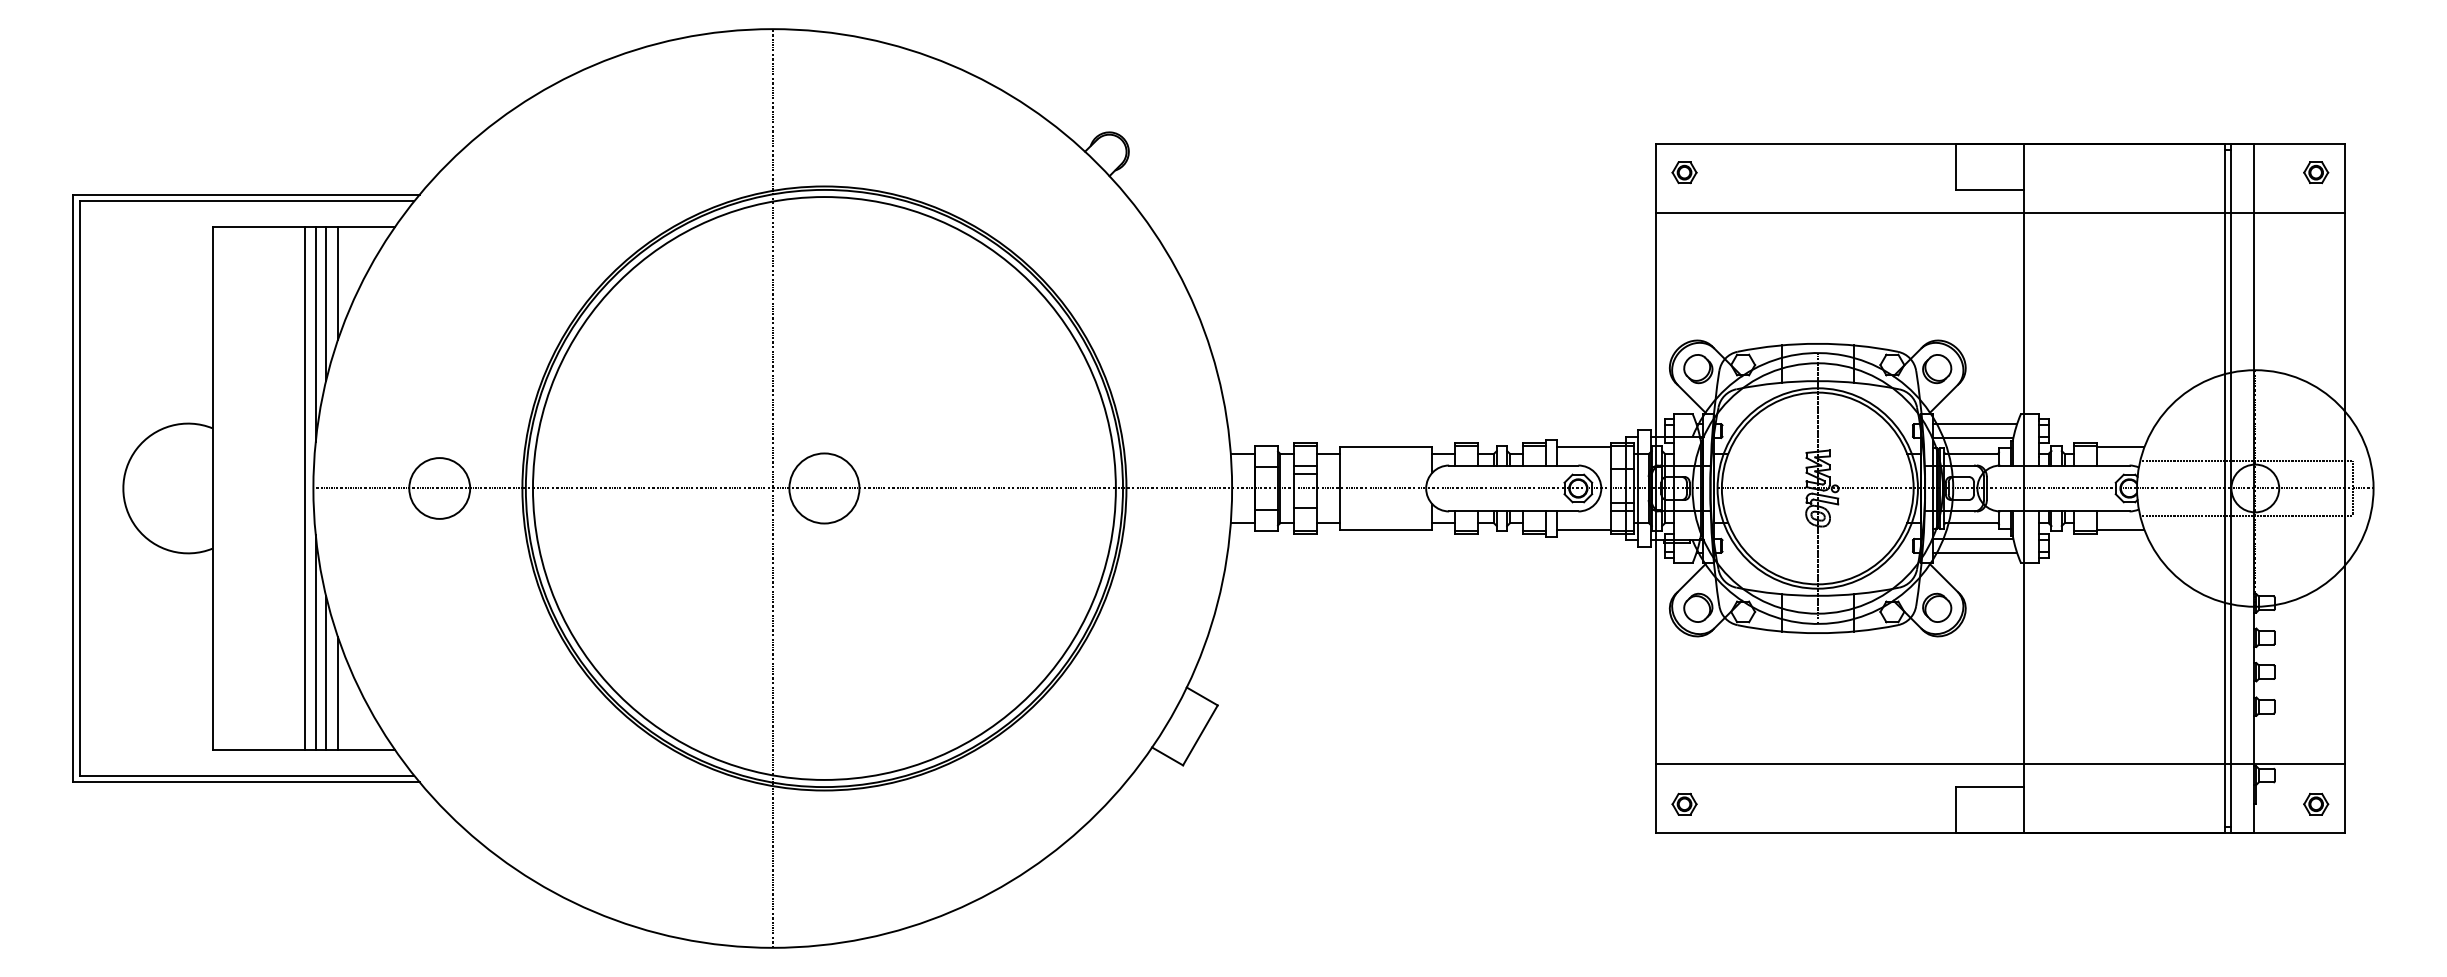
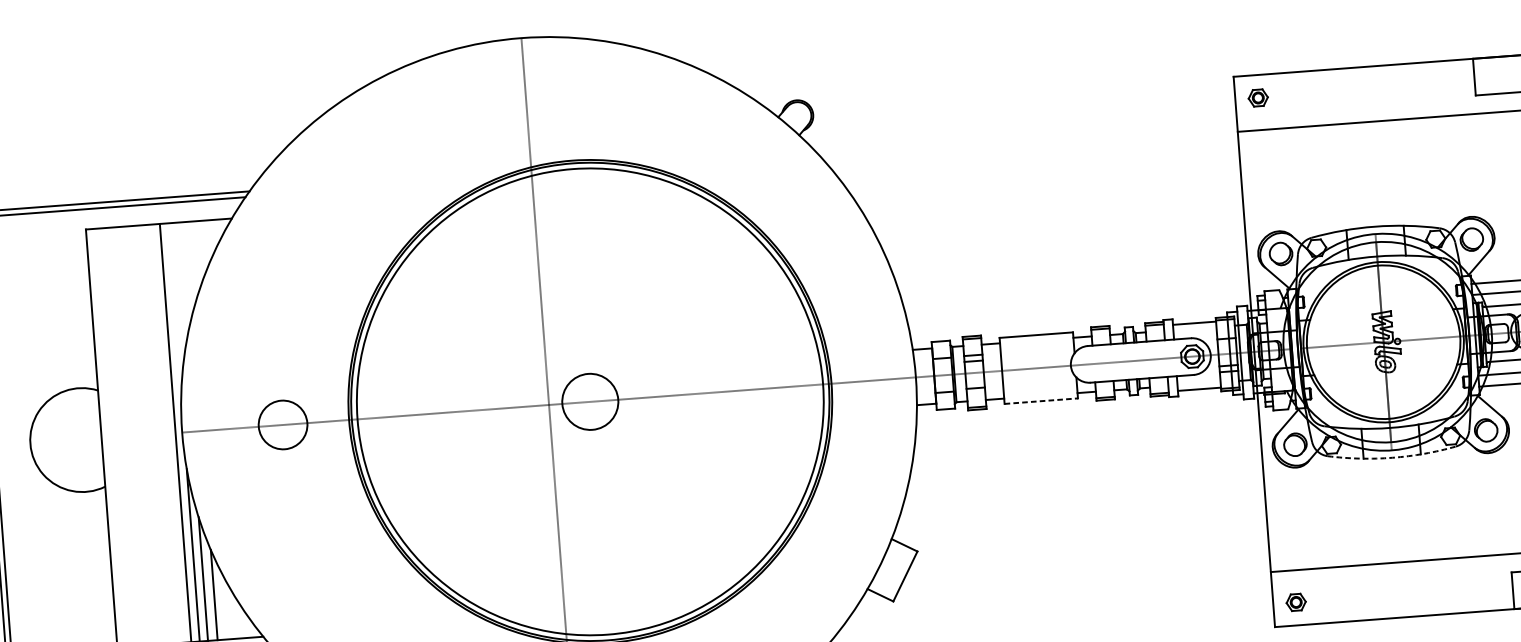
line: (338, 282) -> (189, 266), removed
line: (326, 303) -> (181, 284), removed
line: (315, 334) -> (174, 309), removed
line: (1385, 529) -> (1040, 400), solid -> dashed
arc: (1817, 633) -> (1392, 458), solid -> dashed

